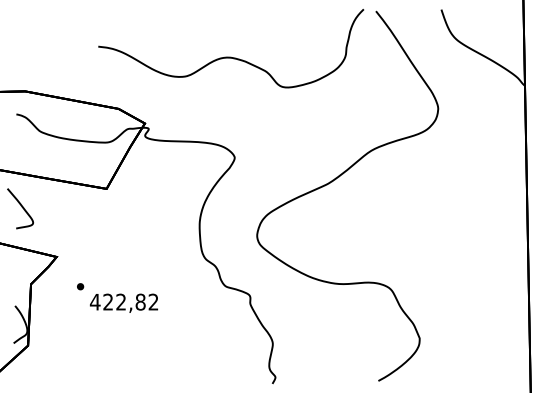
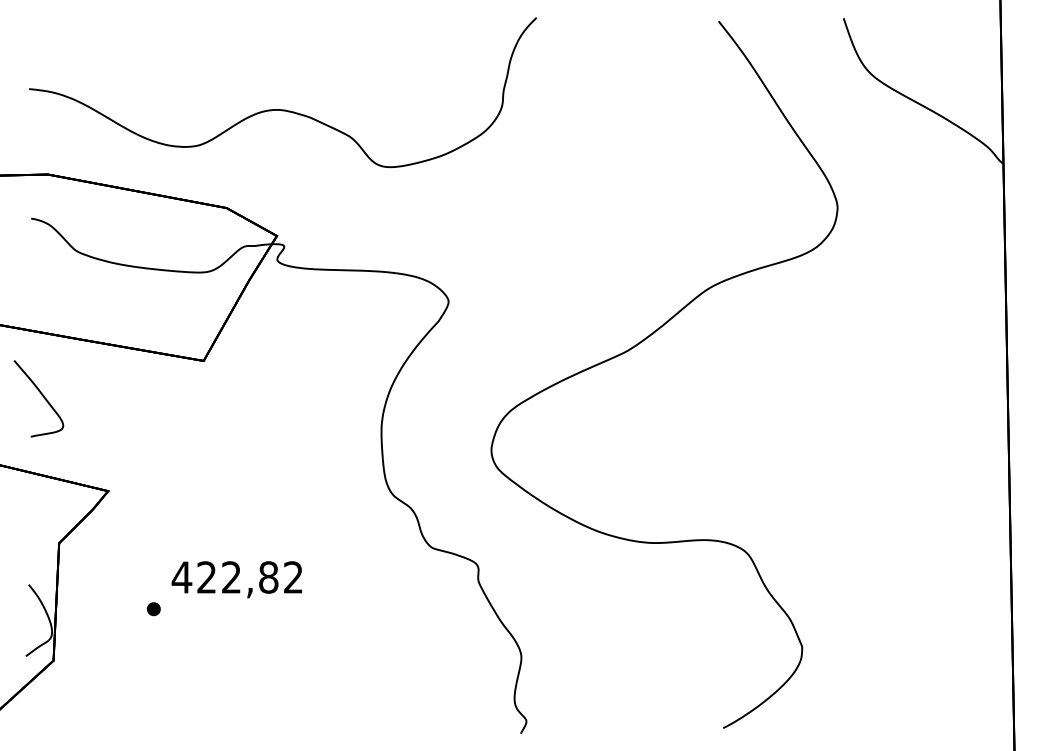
curve: (231, 56) -> (283, 107), moved
part: (80, 286) -> (153, 608), moved

